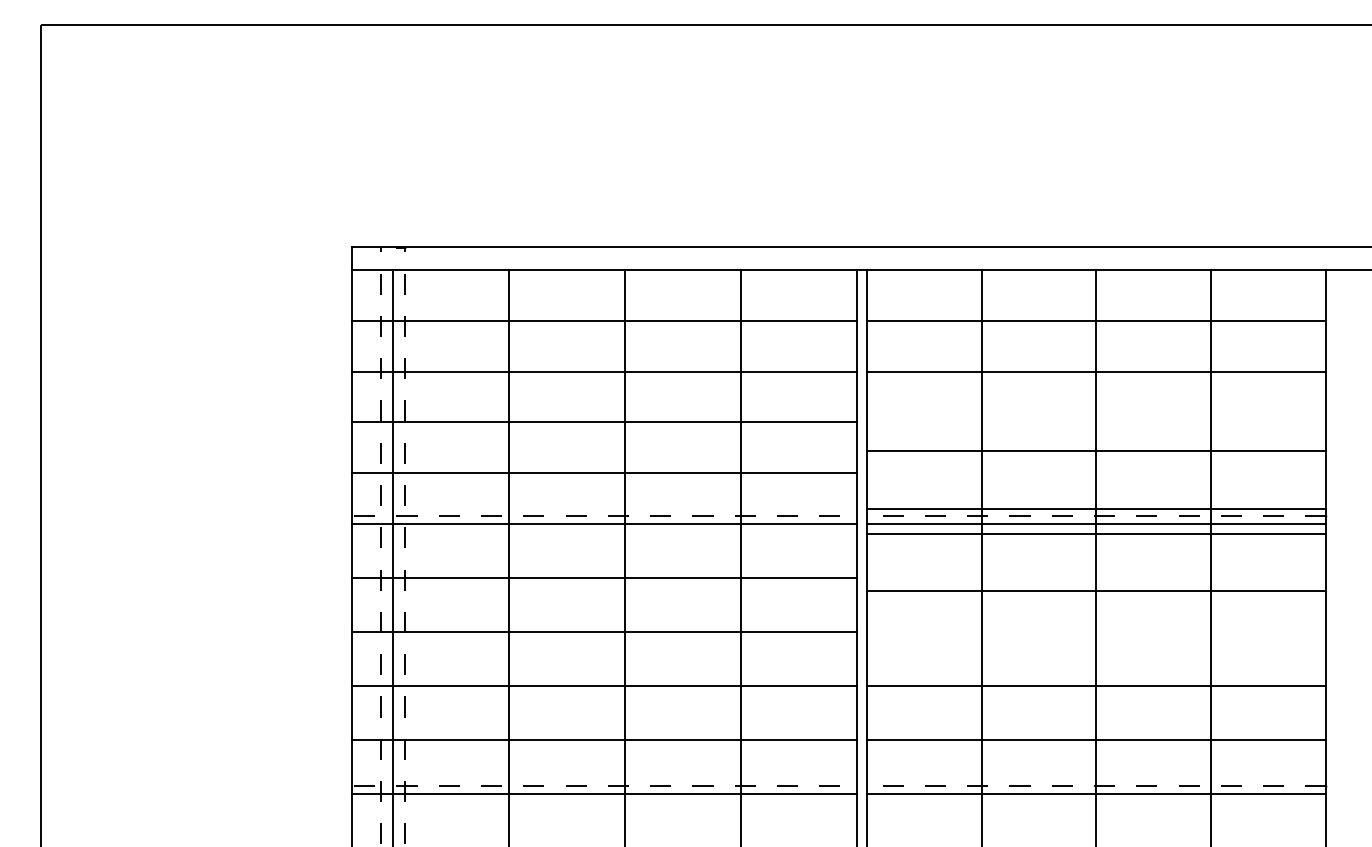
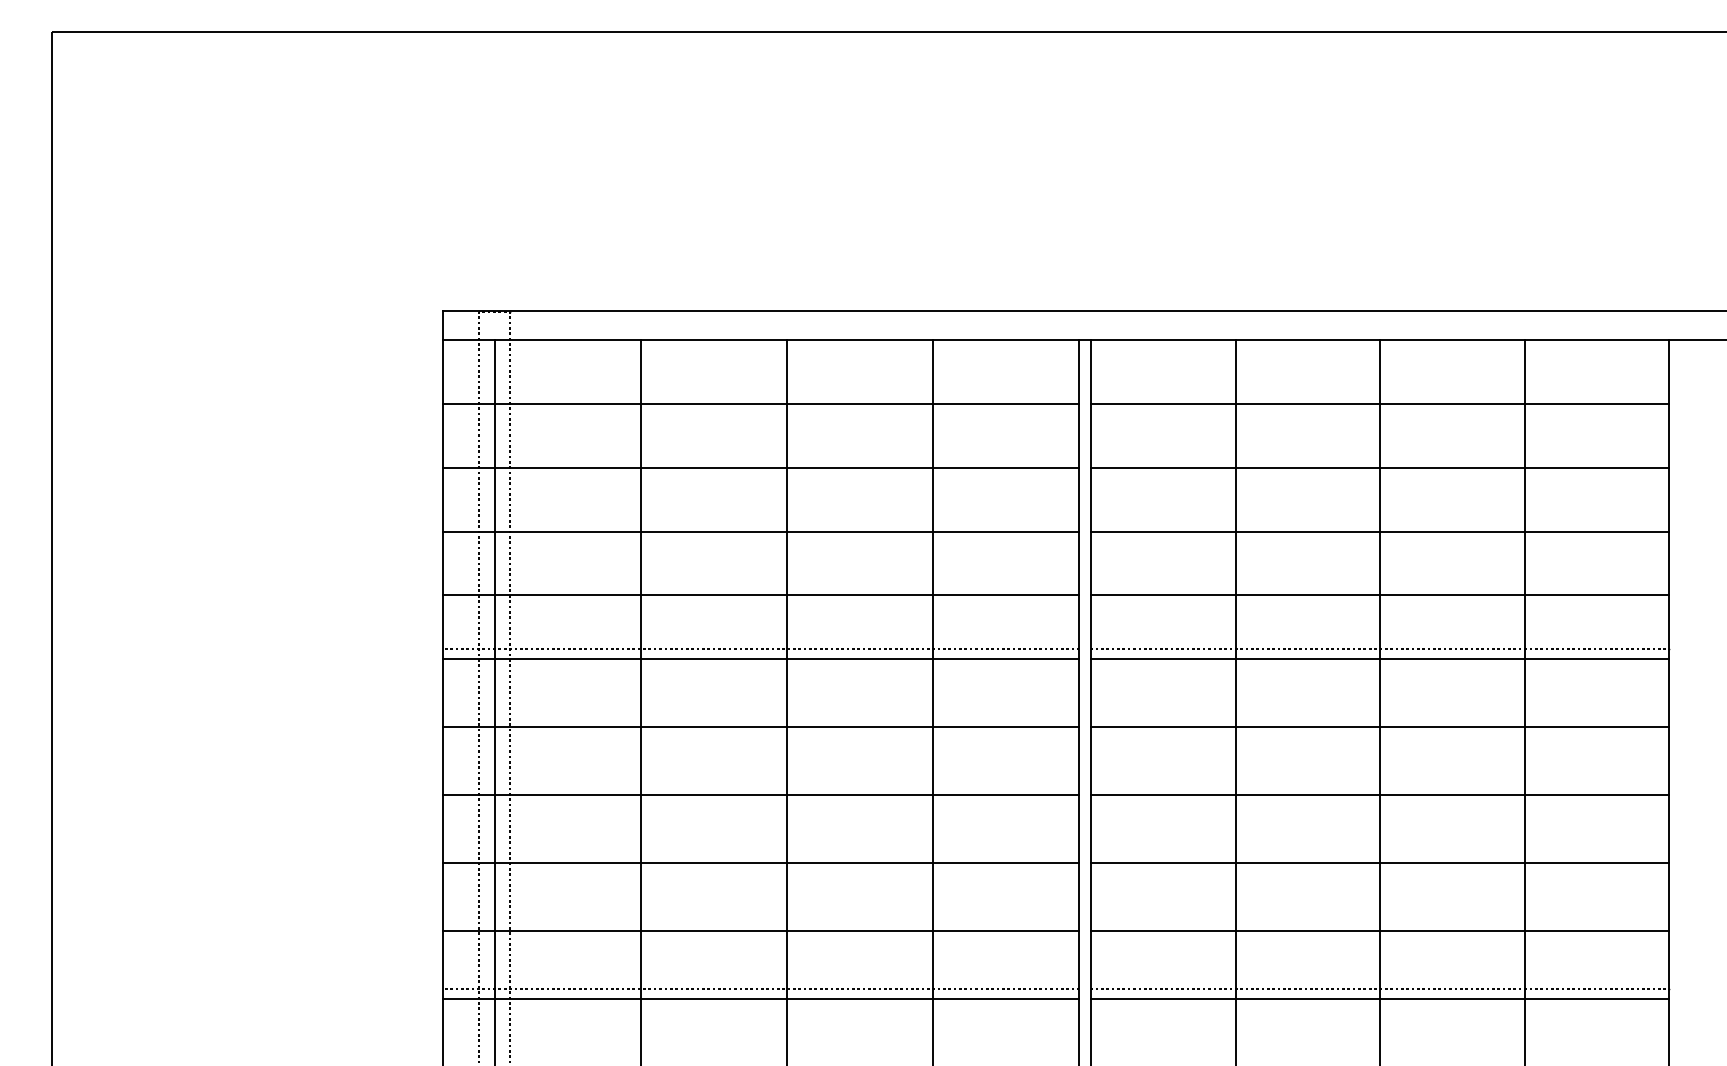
line: (1096, 450) -> (1380, 531), moved
line: (1096, 508) -> (1380, 595), moved
line: (1096, 534) -> (1380, 727), moved
line: (1096, 591) -> (1380, 795), moved

